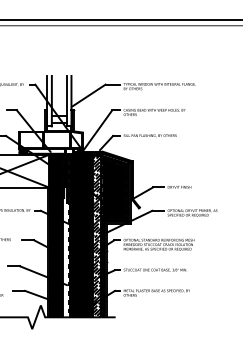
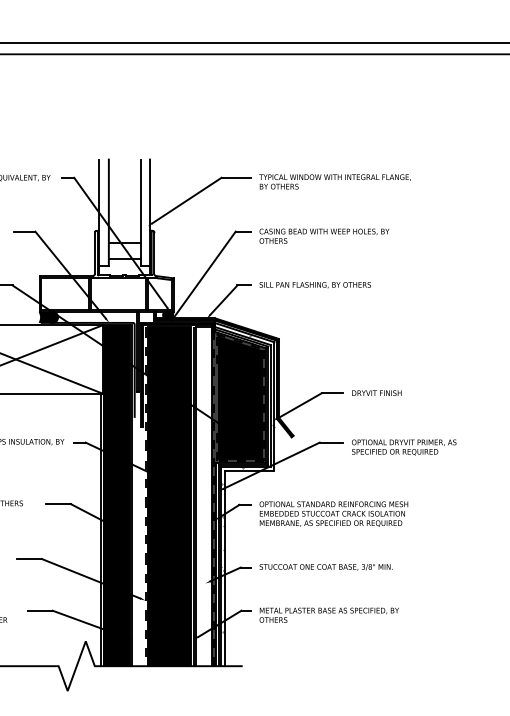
hatch: (97, 236) -> (204, 496), removed

